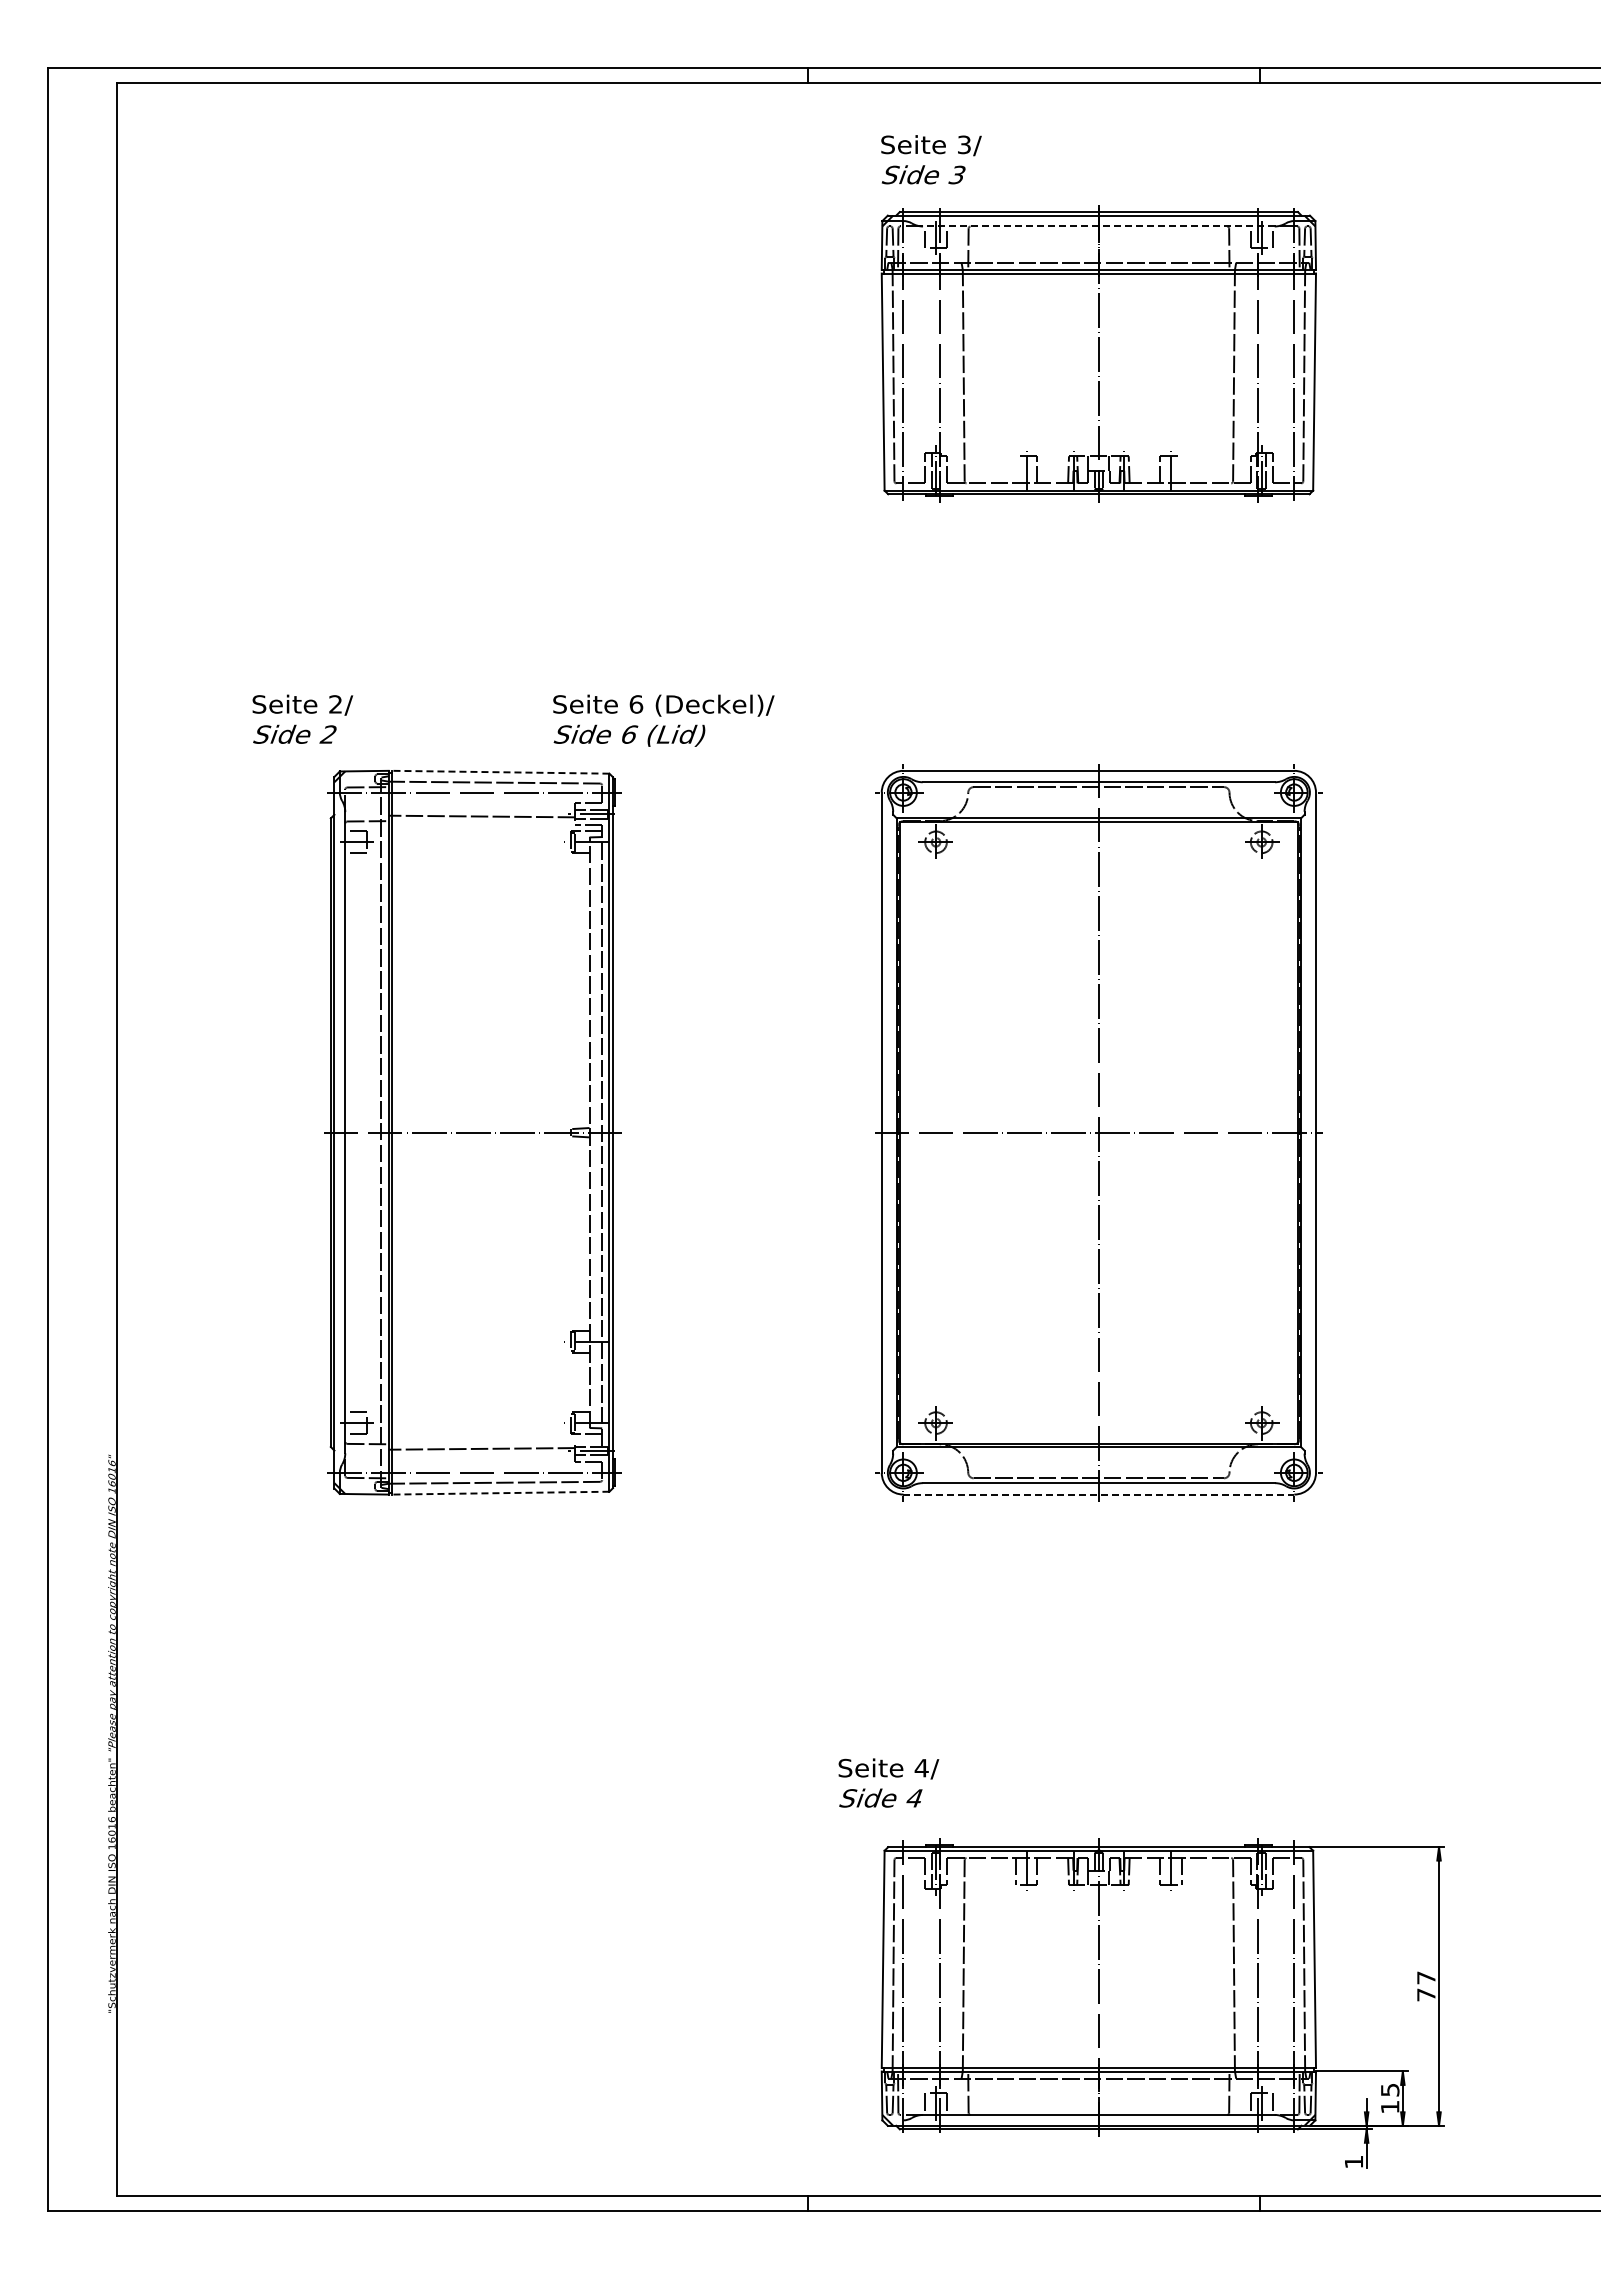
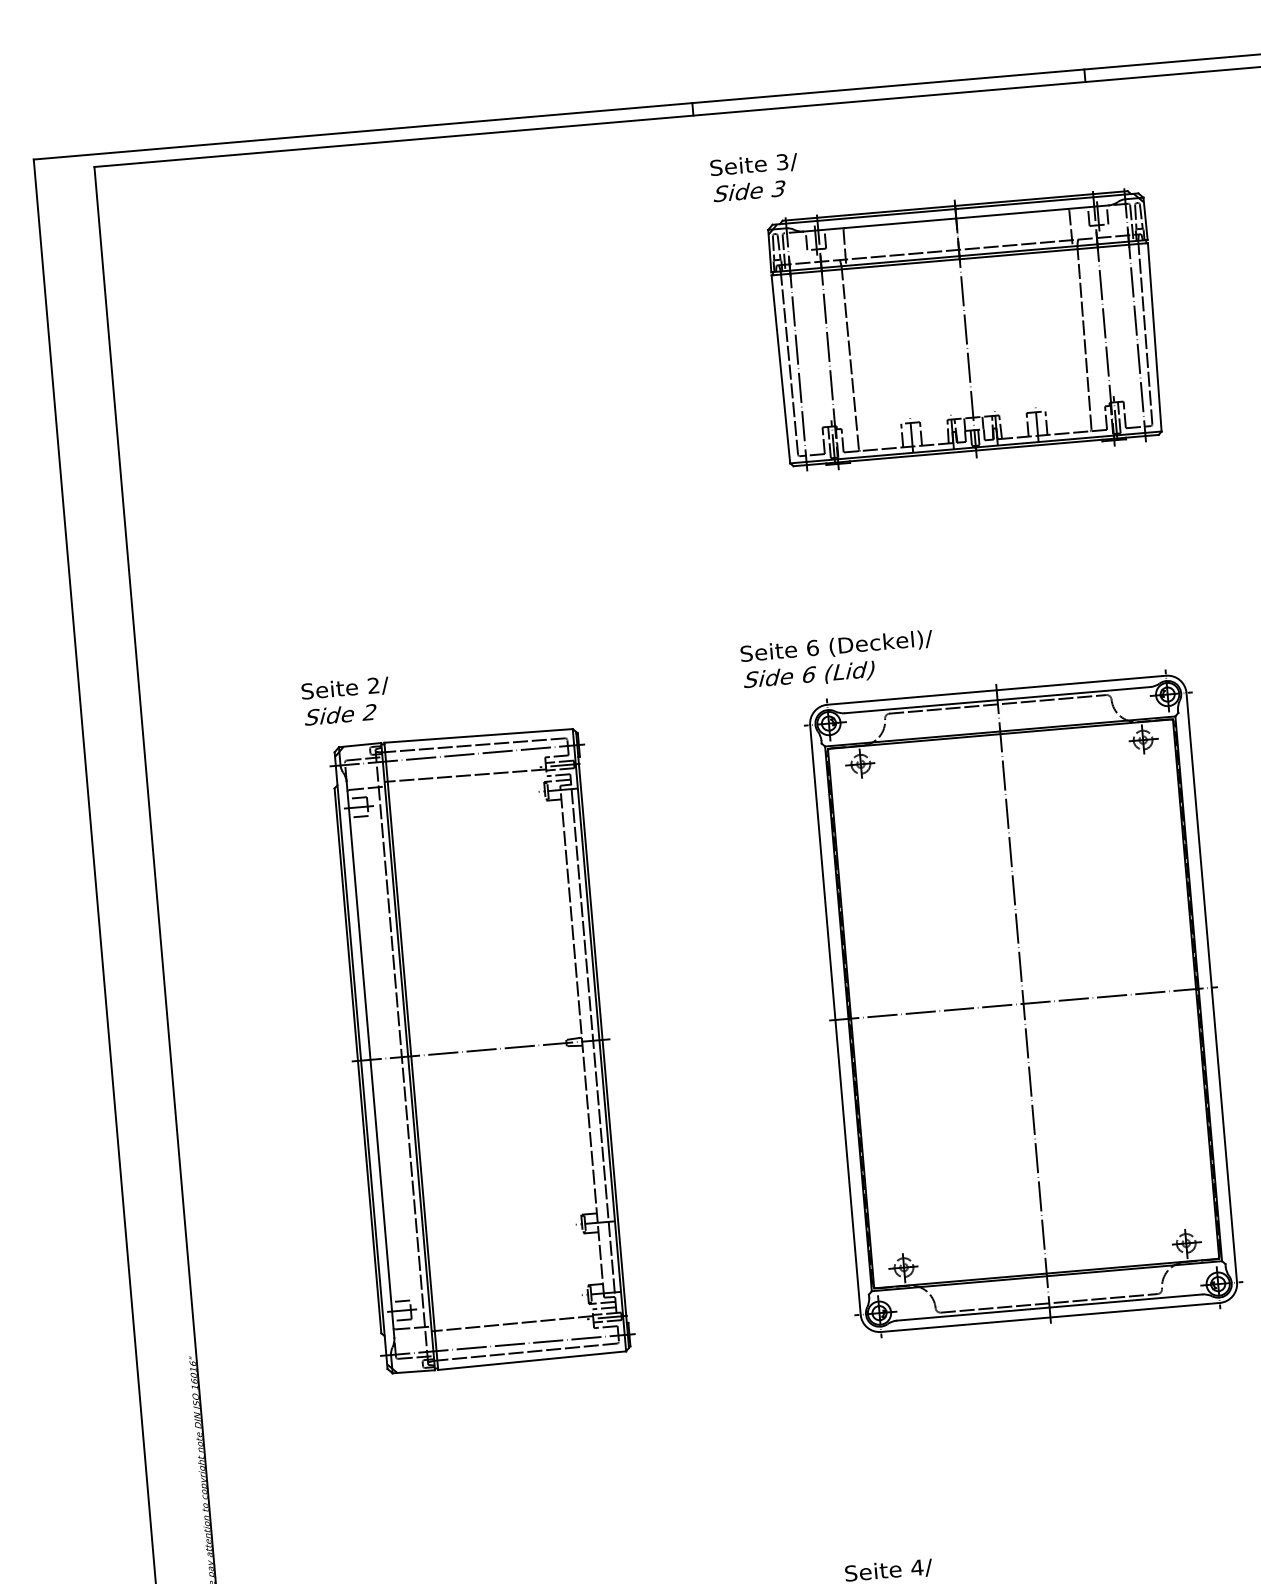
text: (931, 159) -> (755, 177), moved
line: (1098, 226) -> (955, 218), dashed -> solid
line: (1015, 469) -> (902, 435), added
line: (1182, 469) -> (1046, 422), added
text: (302, 718) -> (345, 700), moved
text: (663, 720) -> (837, 659), moved
line: (500, 772) -> (478, 736), dashed -> solid
line: (588, 1440) -> (604, 1308), added
line: (500, 1493) -> (531, 1360), dashed -> solid
line: (1099, 1494) -> (1051, 1317), dashed -> solid

